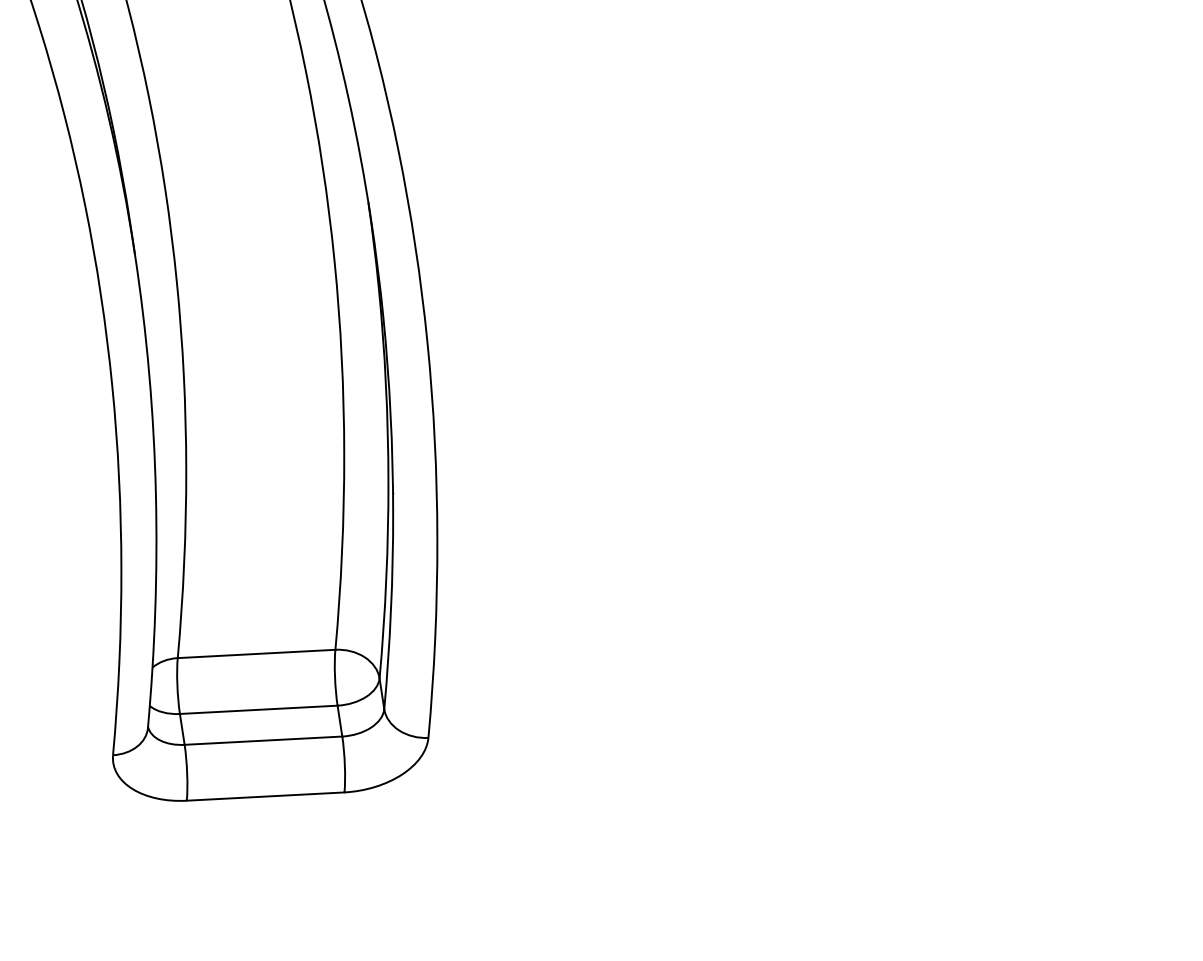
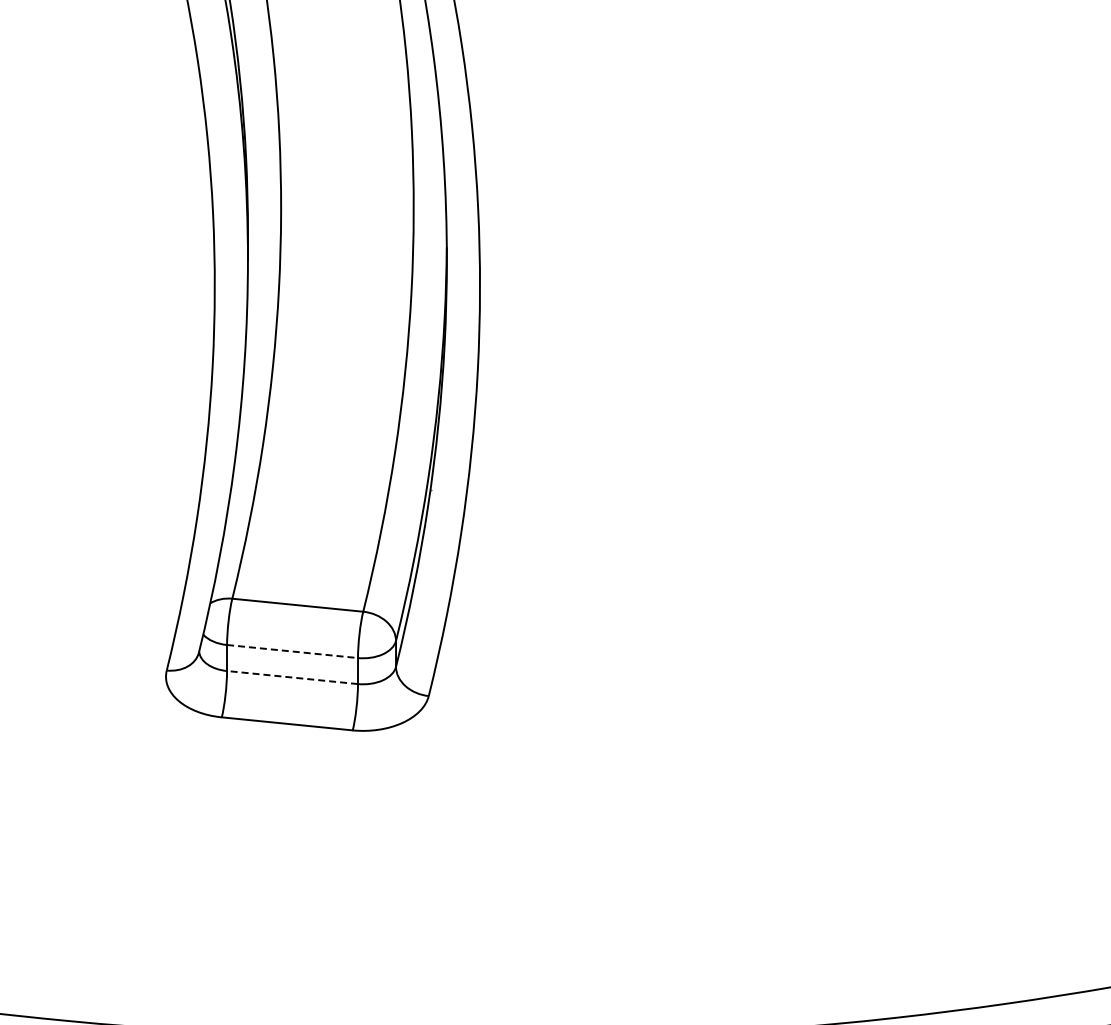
line: (258, 709) -> (292, 651), solid -> dashed
line: (263, 740) -> (292, 677), solid -> dashed

